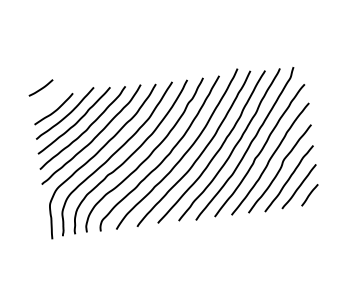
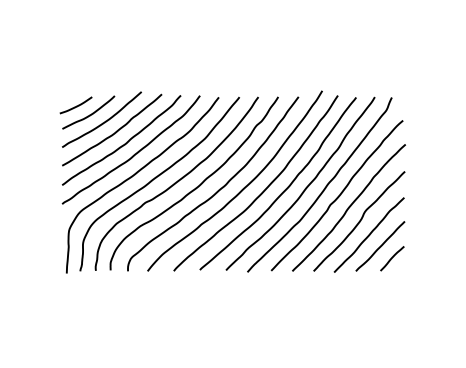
curve: (41, 87) -> (76, 105), moved

